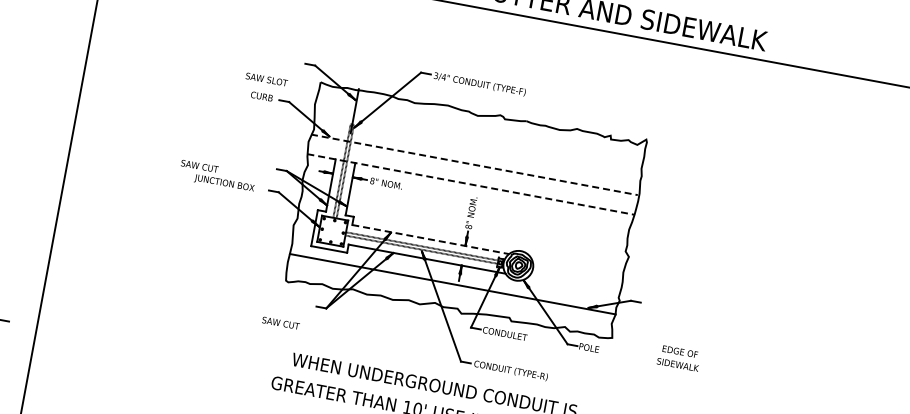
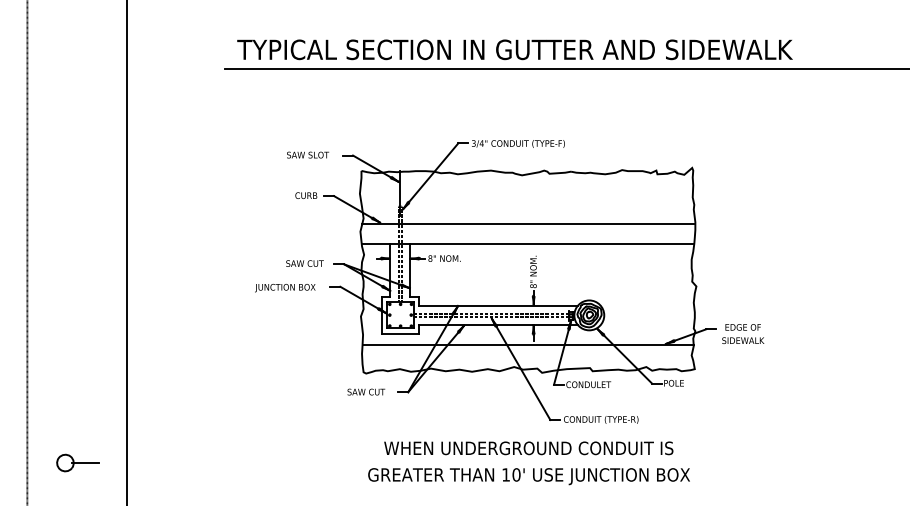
text: (267, 79) -> (308, 154), moved
line: (475, 165) -> (528, 224), dashed -> solid
text: (199, 166) -> (304, 263), moved
line: (471, 185) -> (528, 244), dashed -> solid
line: (430, 239) -> (498, 305), dashed -> solid
text: (281, 322) -> (366, 391), moved
text: (679, 357) -> (743, 333), moved

